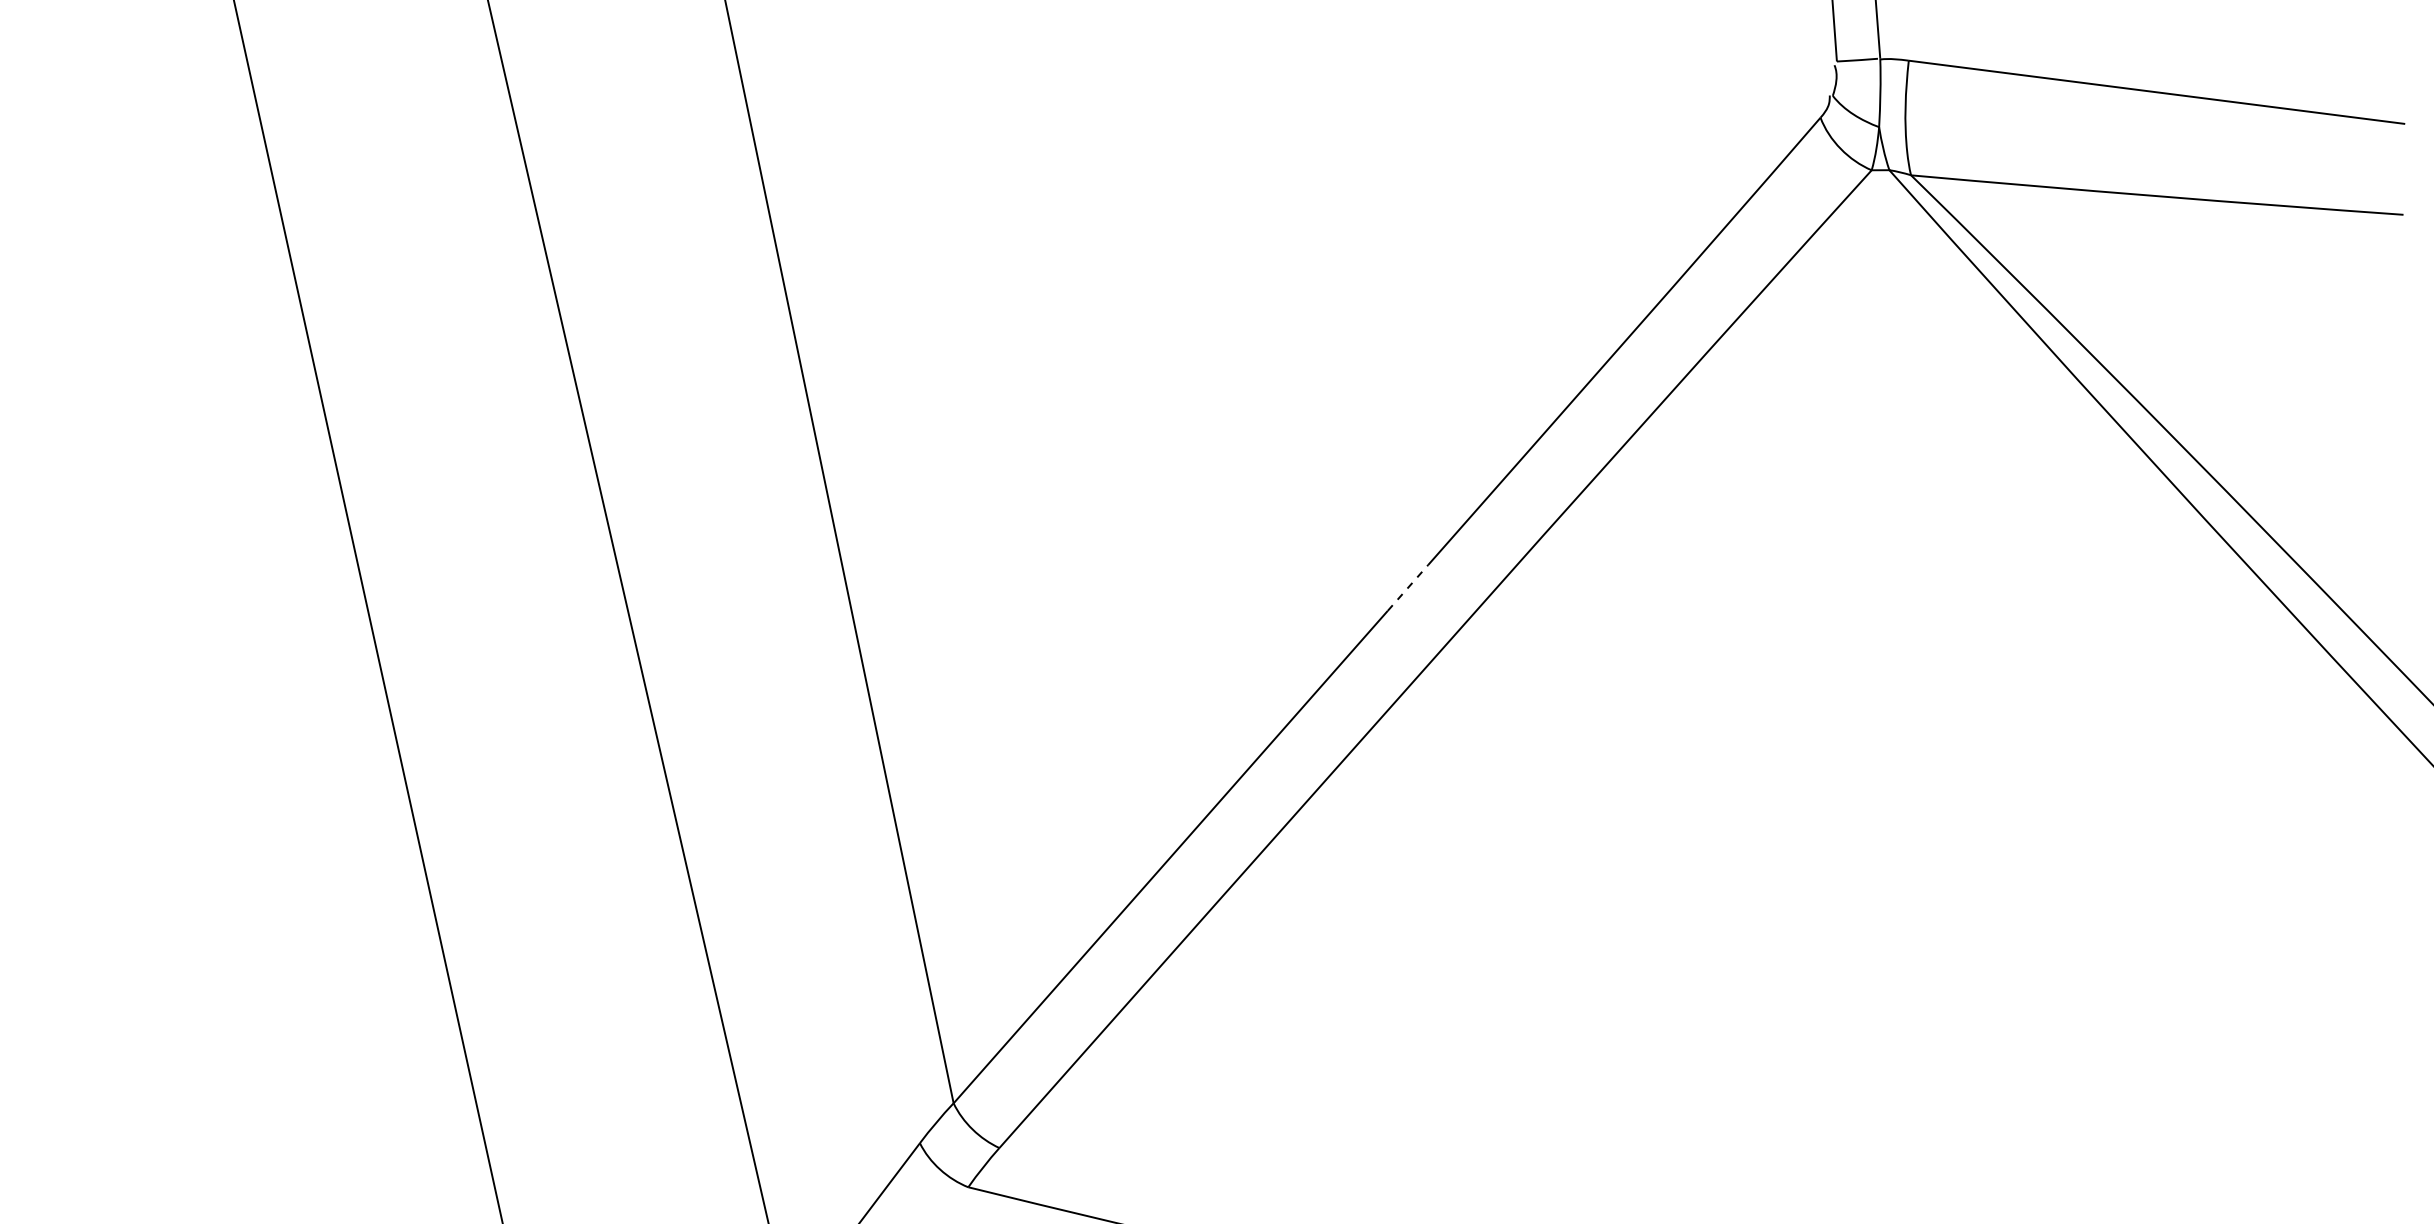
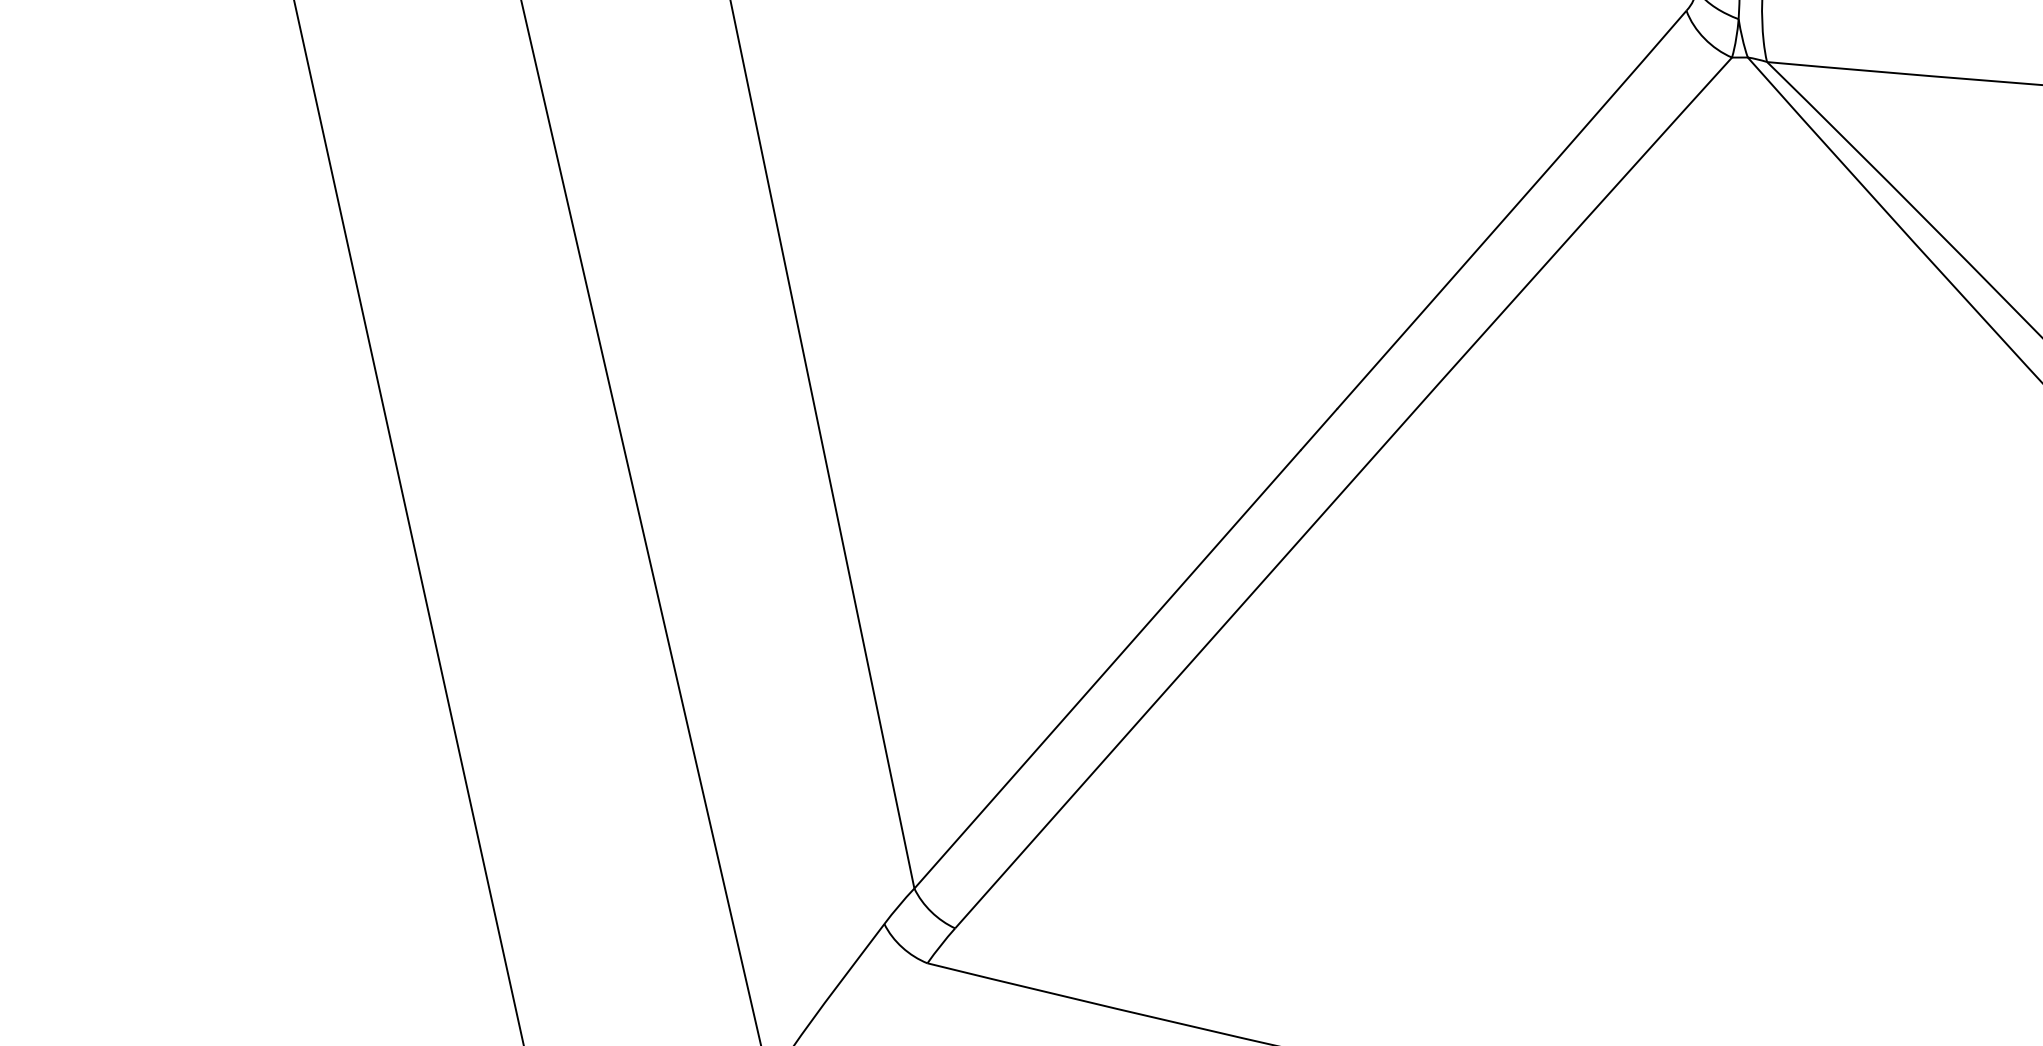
line: (1408, 587) -> (1319, 429), dashed -> solid

